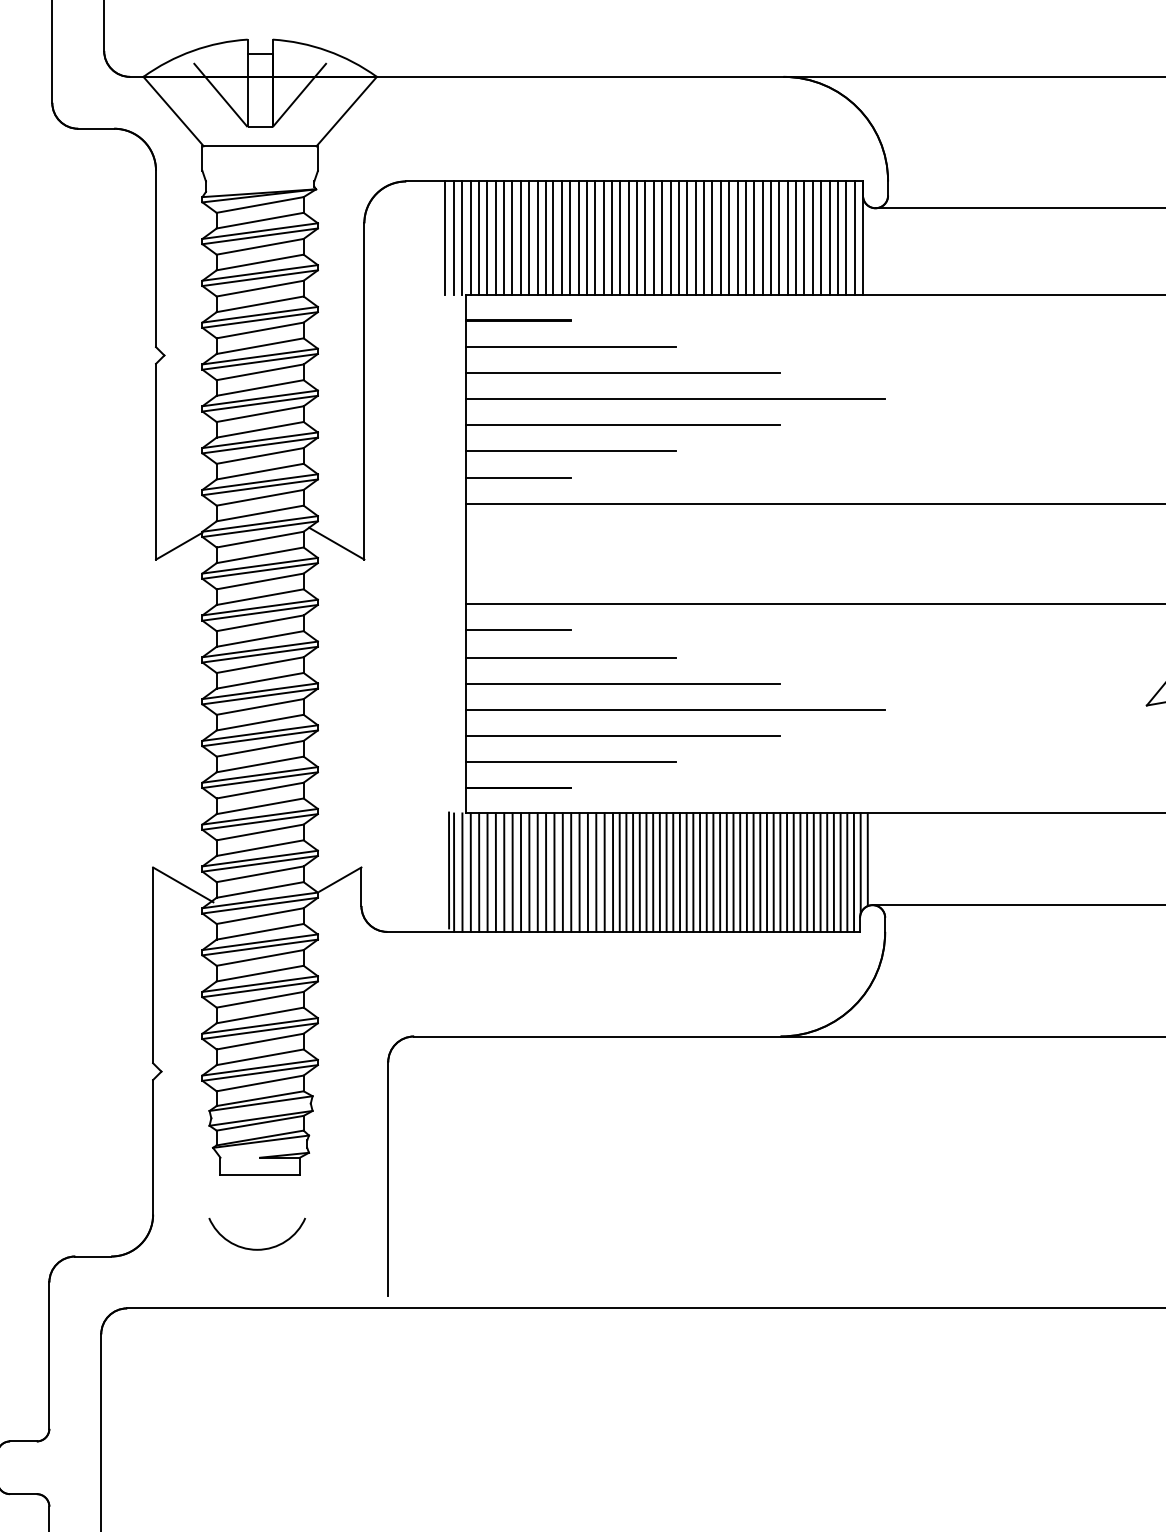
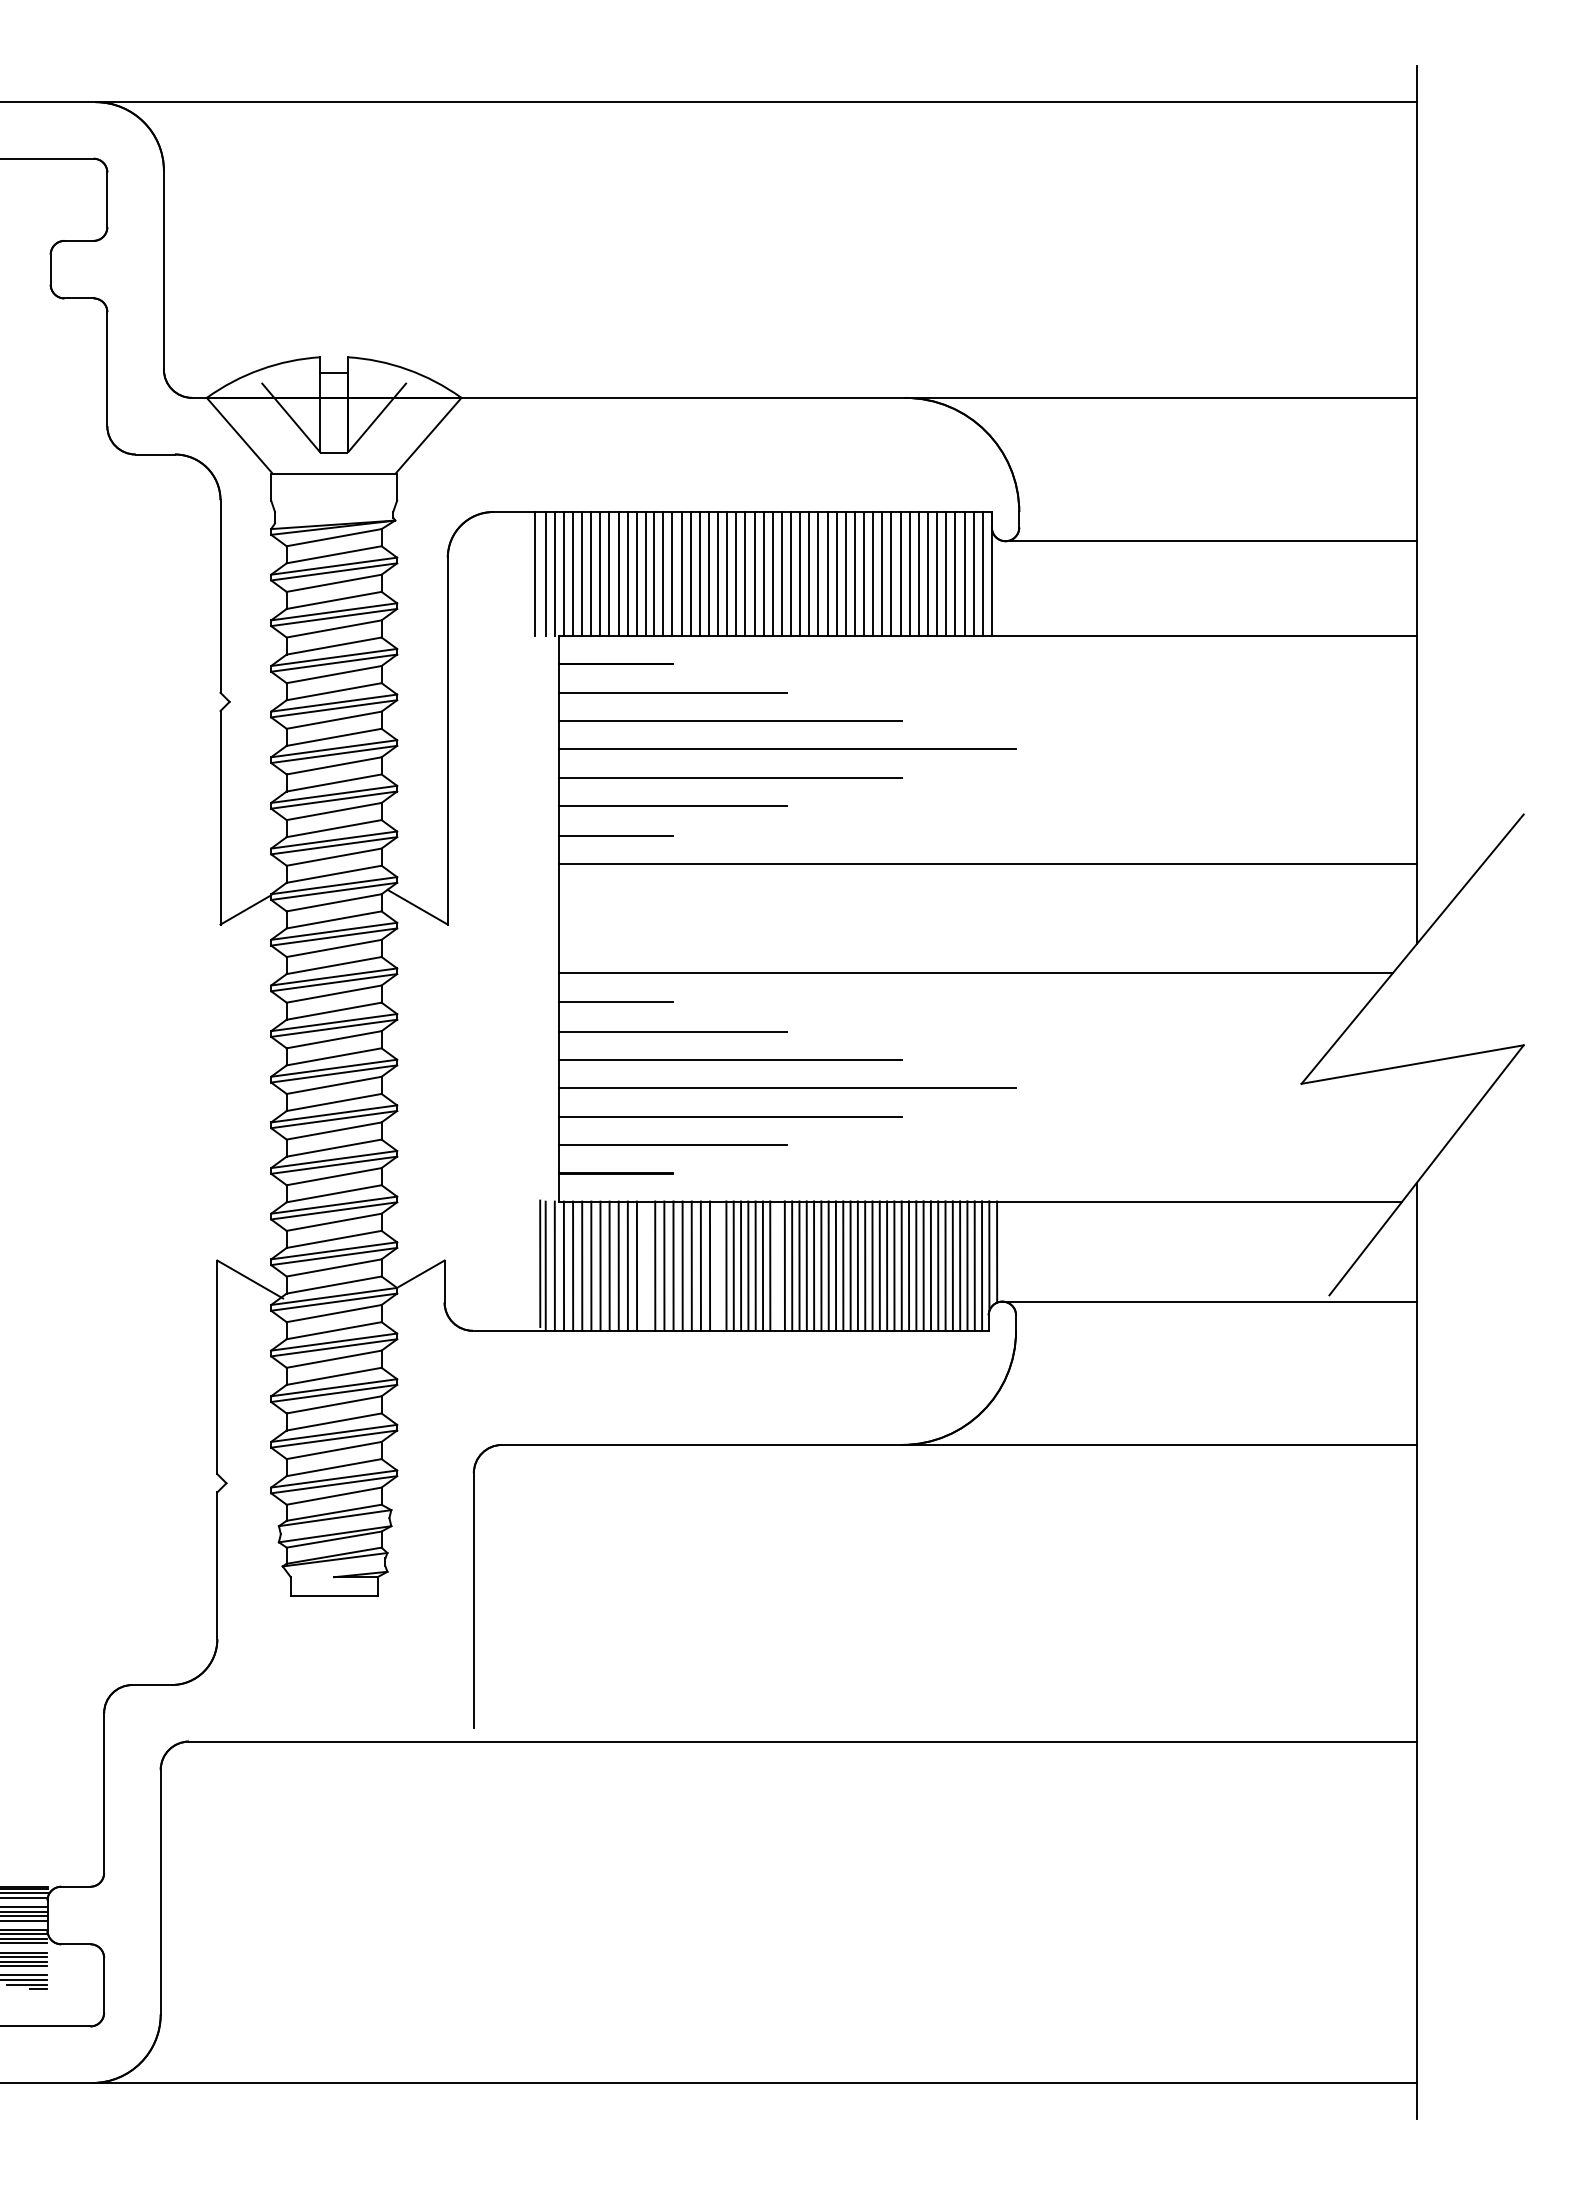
line: (546, 872) -> (646, 1265), removed
line: (613, 872) -> (719, 1265), removed
line: (666, 872) -> (777, 1265), removed
arc: (256, 1248) -> (330, 1676), removed

